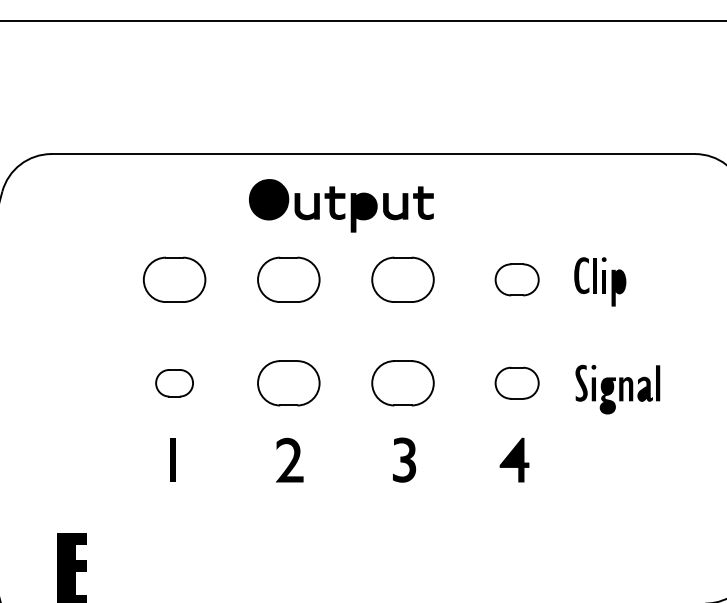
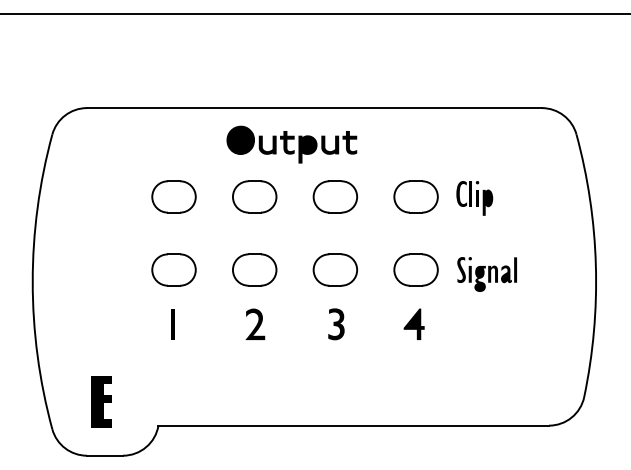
part: (516, 279) -> (415, 196), size x1.43
part: (173, 382) -> (173, 269), size x1.67
part: (516, 382) -> (415, 269), size x1.43

